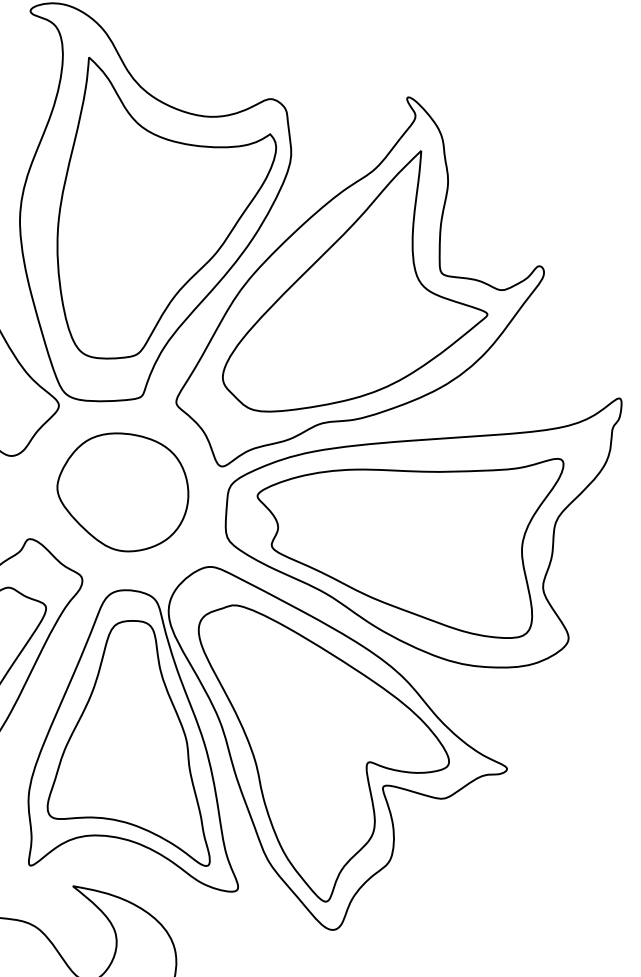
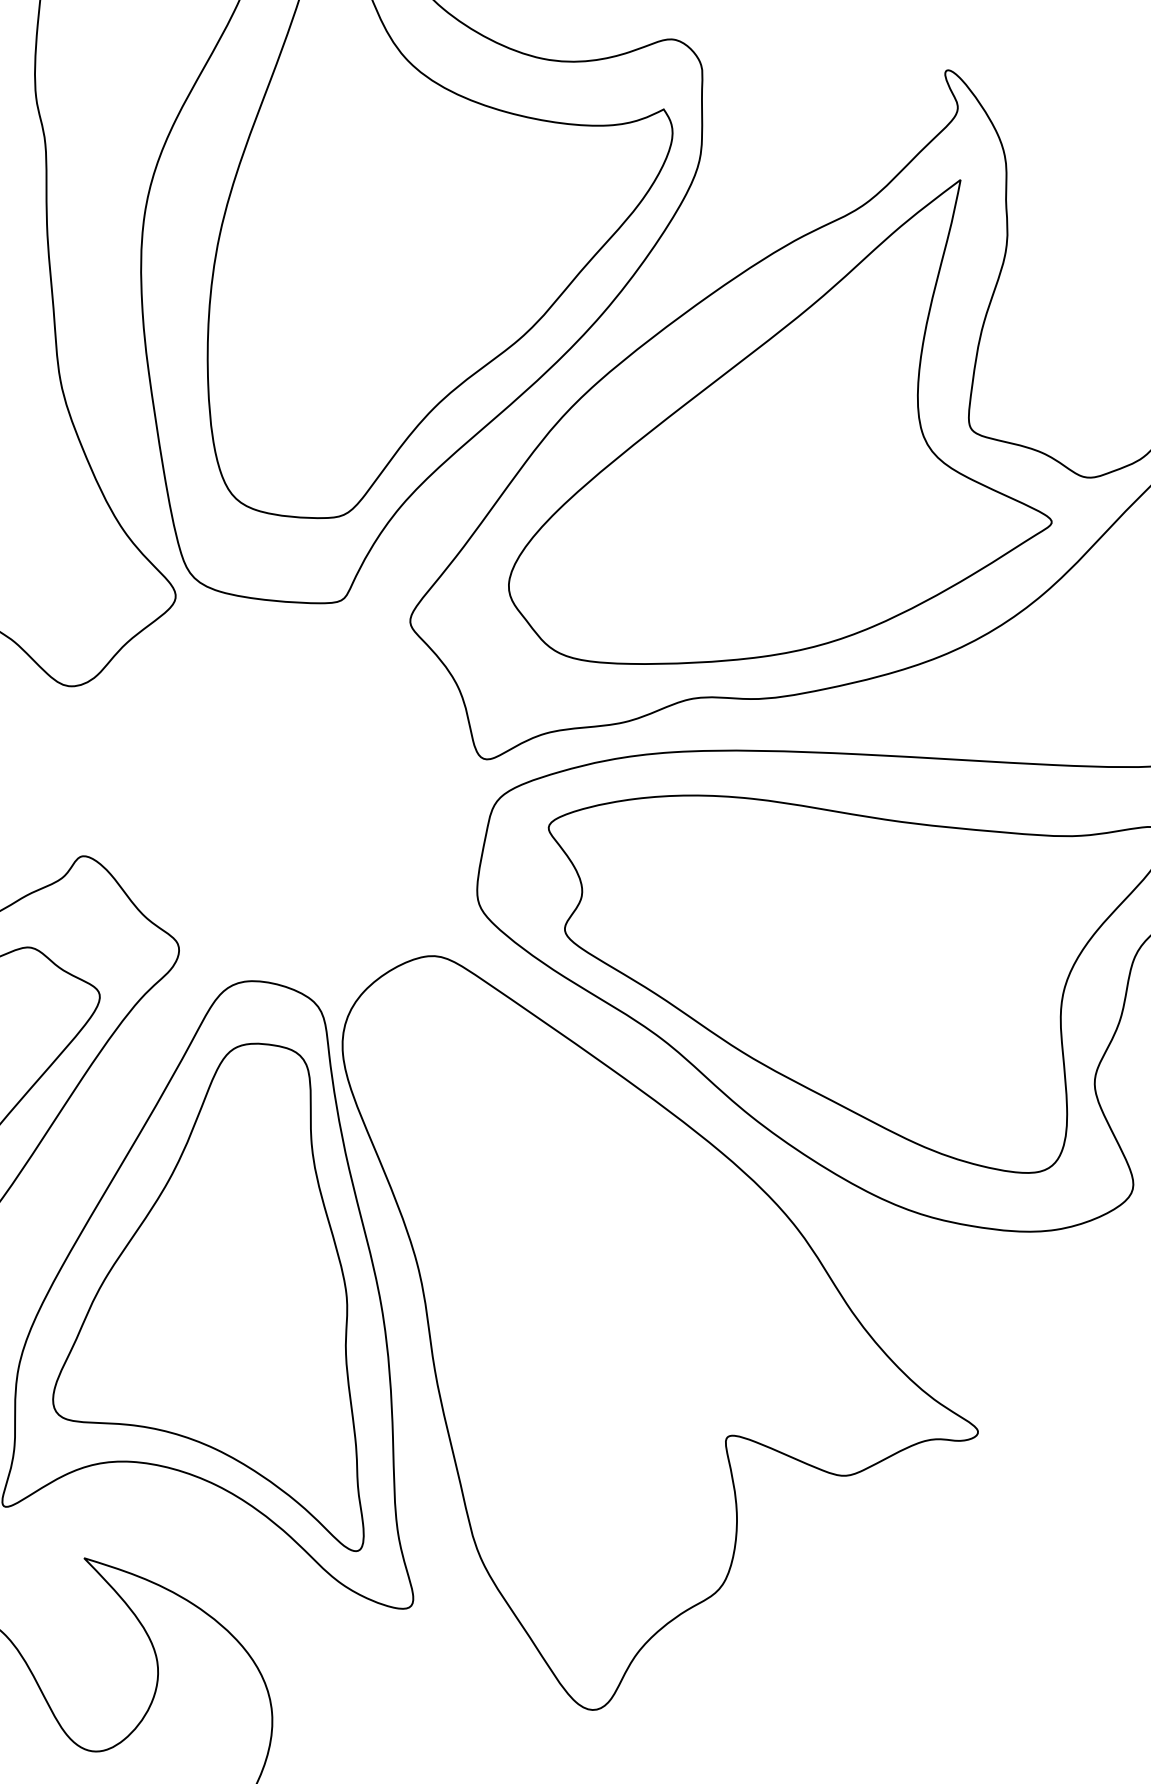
part: (122, 492) -> (280, 786), removed
part: (323, 753) -> (616, 1356), removed

